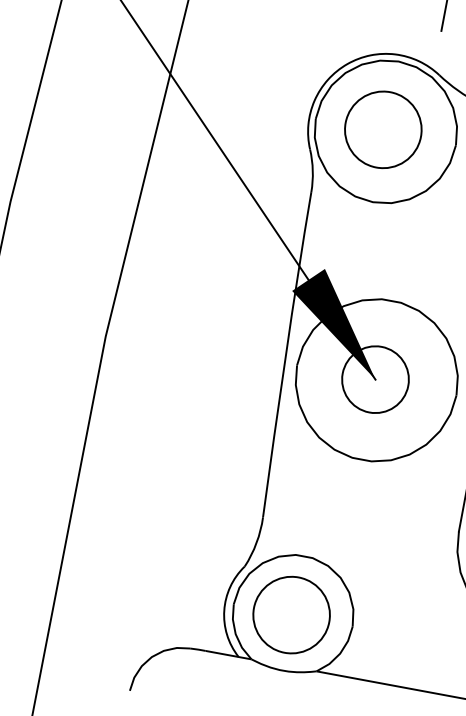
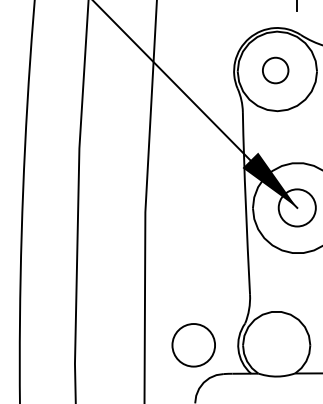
circle: (382, 129) -> (275, 70), size x0.6
circle: (291, 615) -> (193, 345), moved

